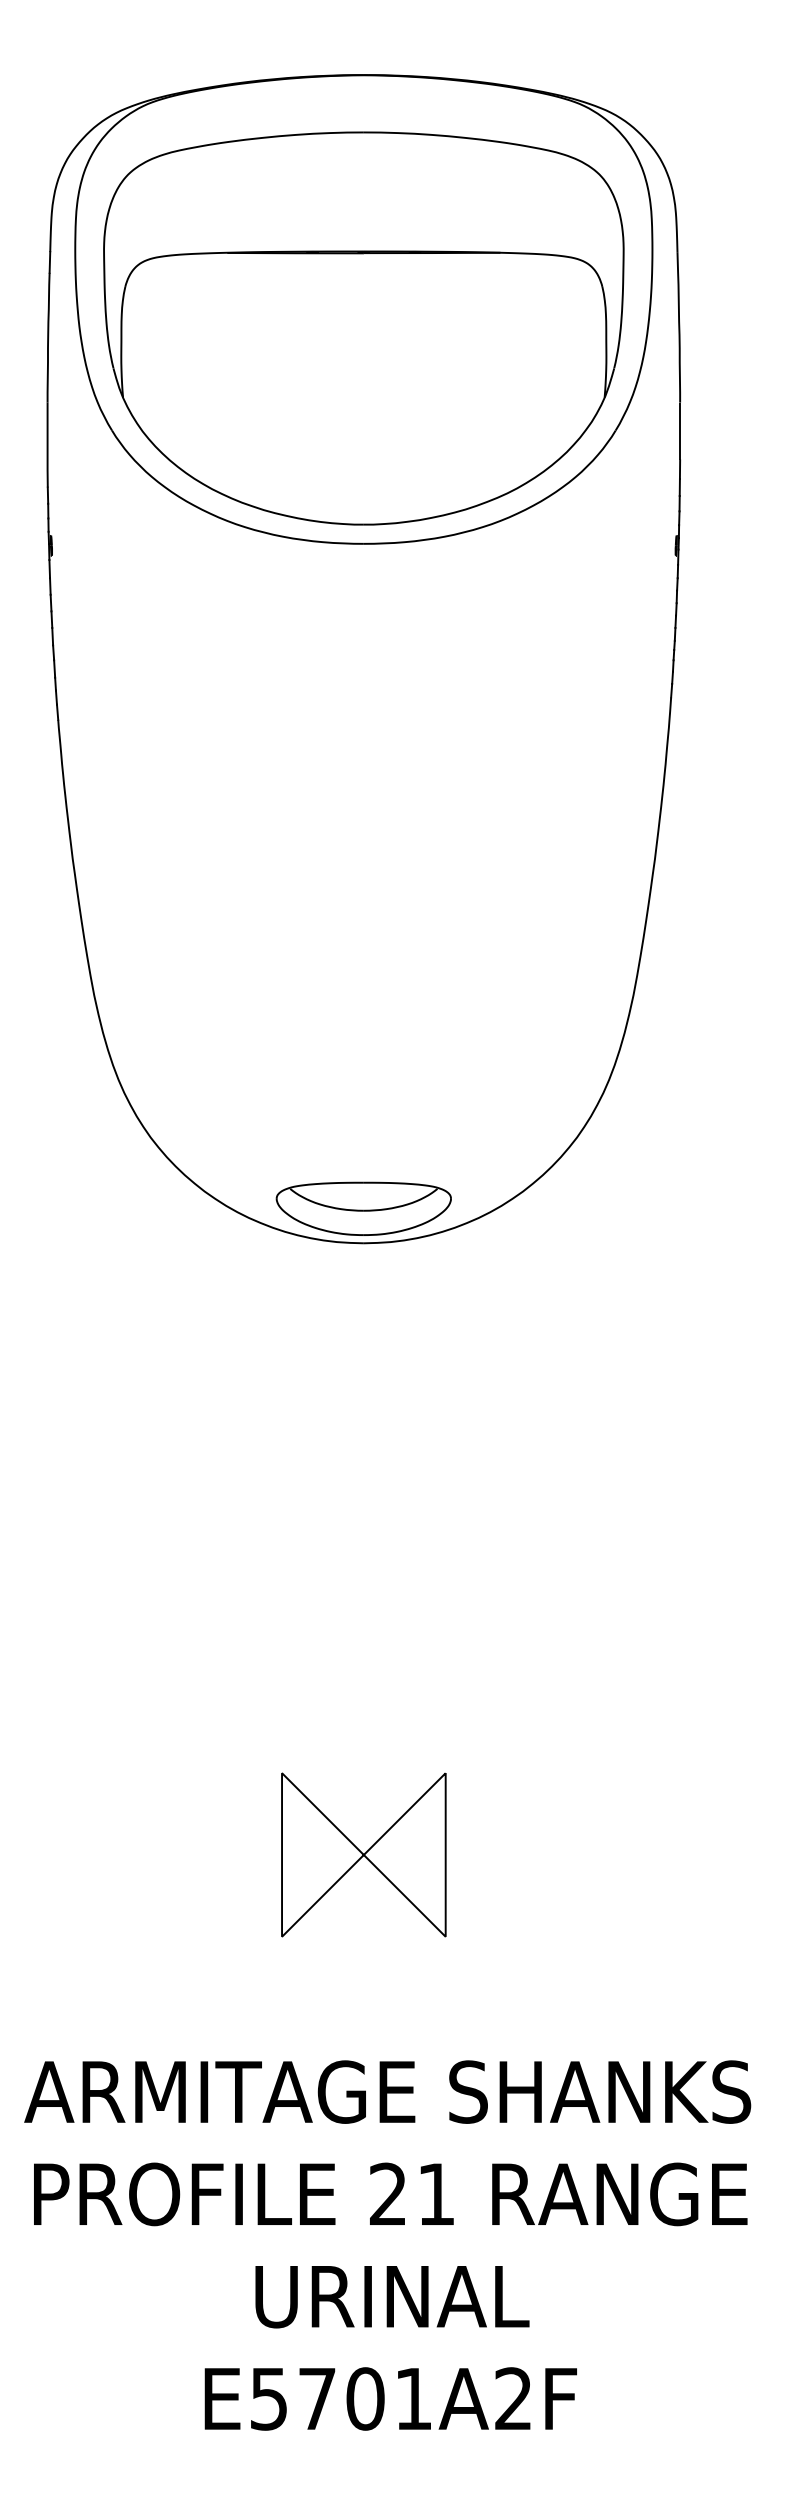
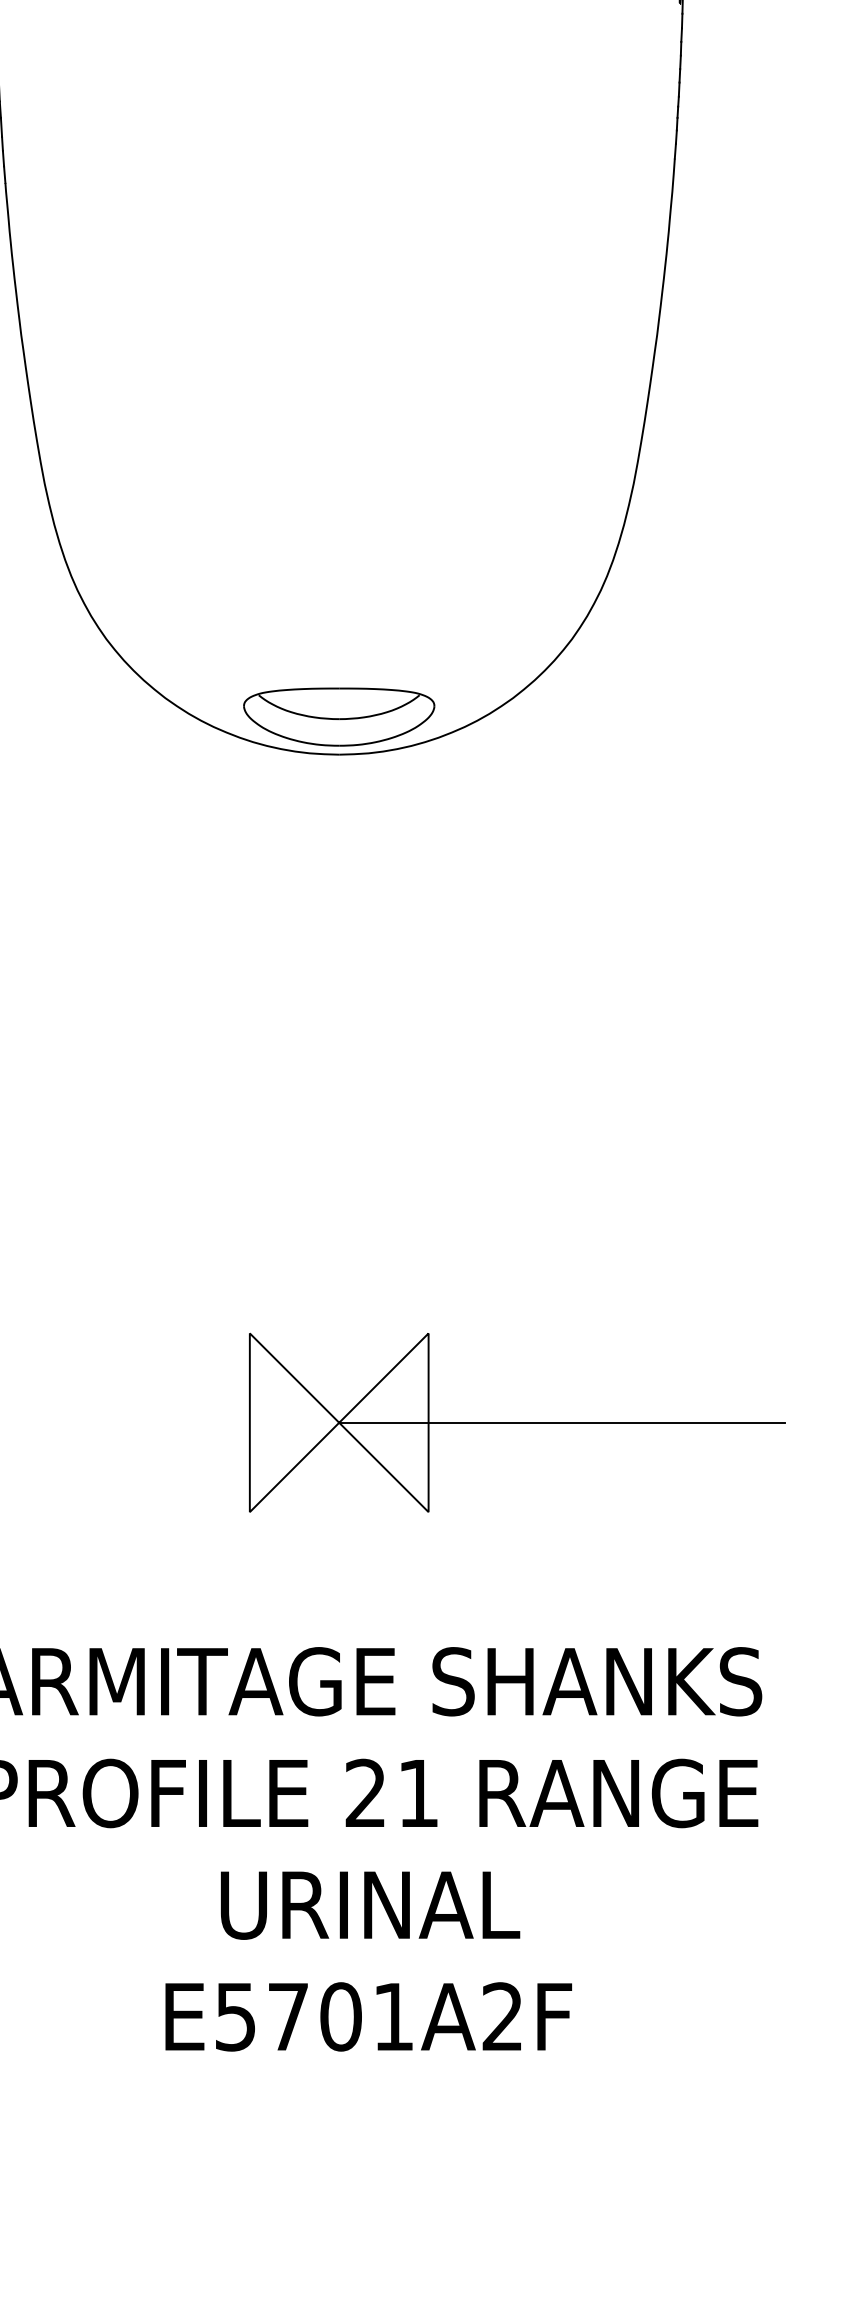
line: (567, 1855) -> (561, 1423), added

